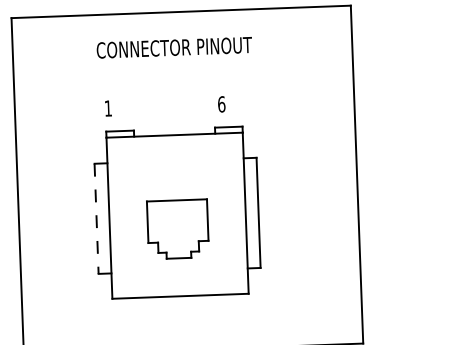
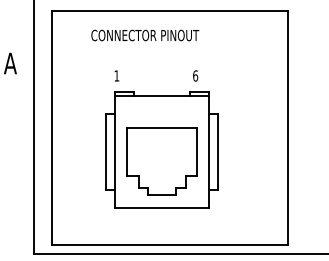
text: (174, 47) -> (145, 35), moved
line: (95, 219) -> (105, 152), dashed -> solid
part: (177, 229) -> (161, 161), size x1.67

